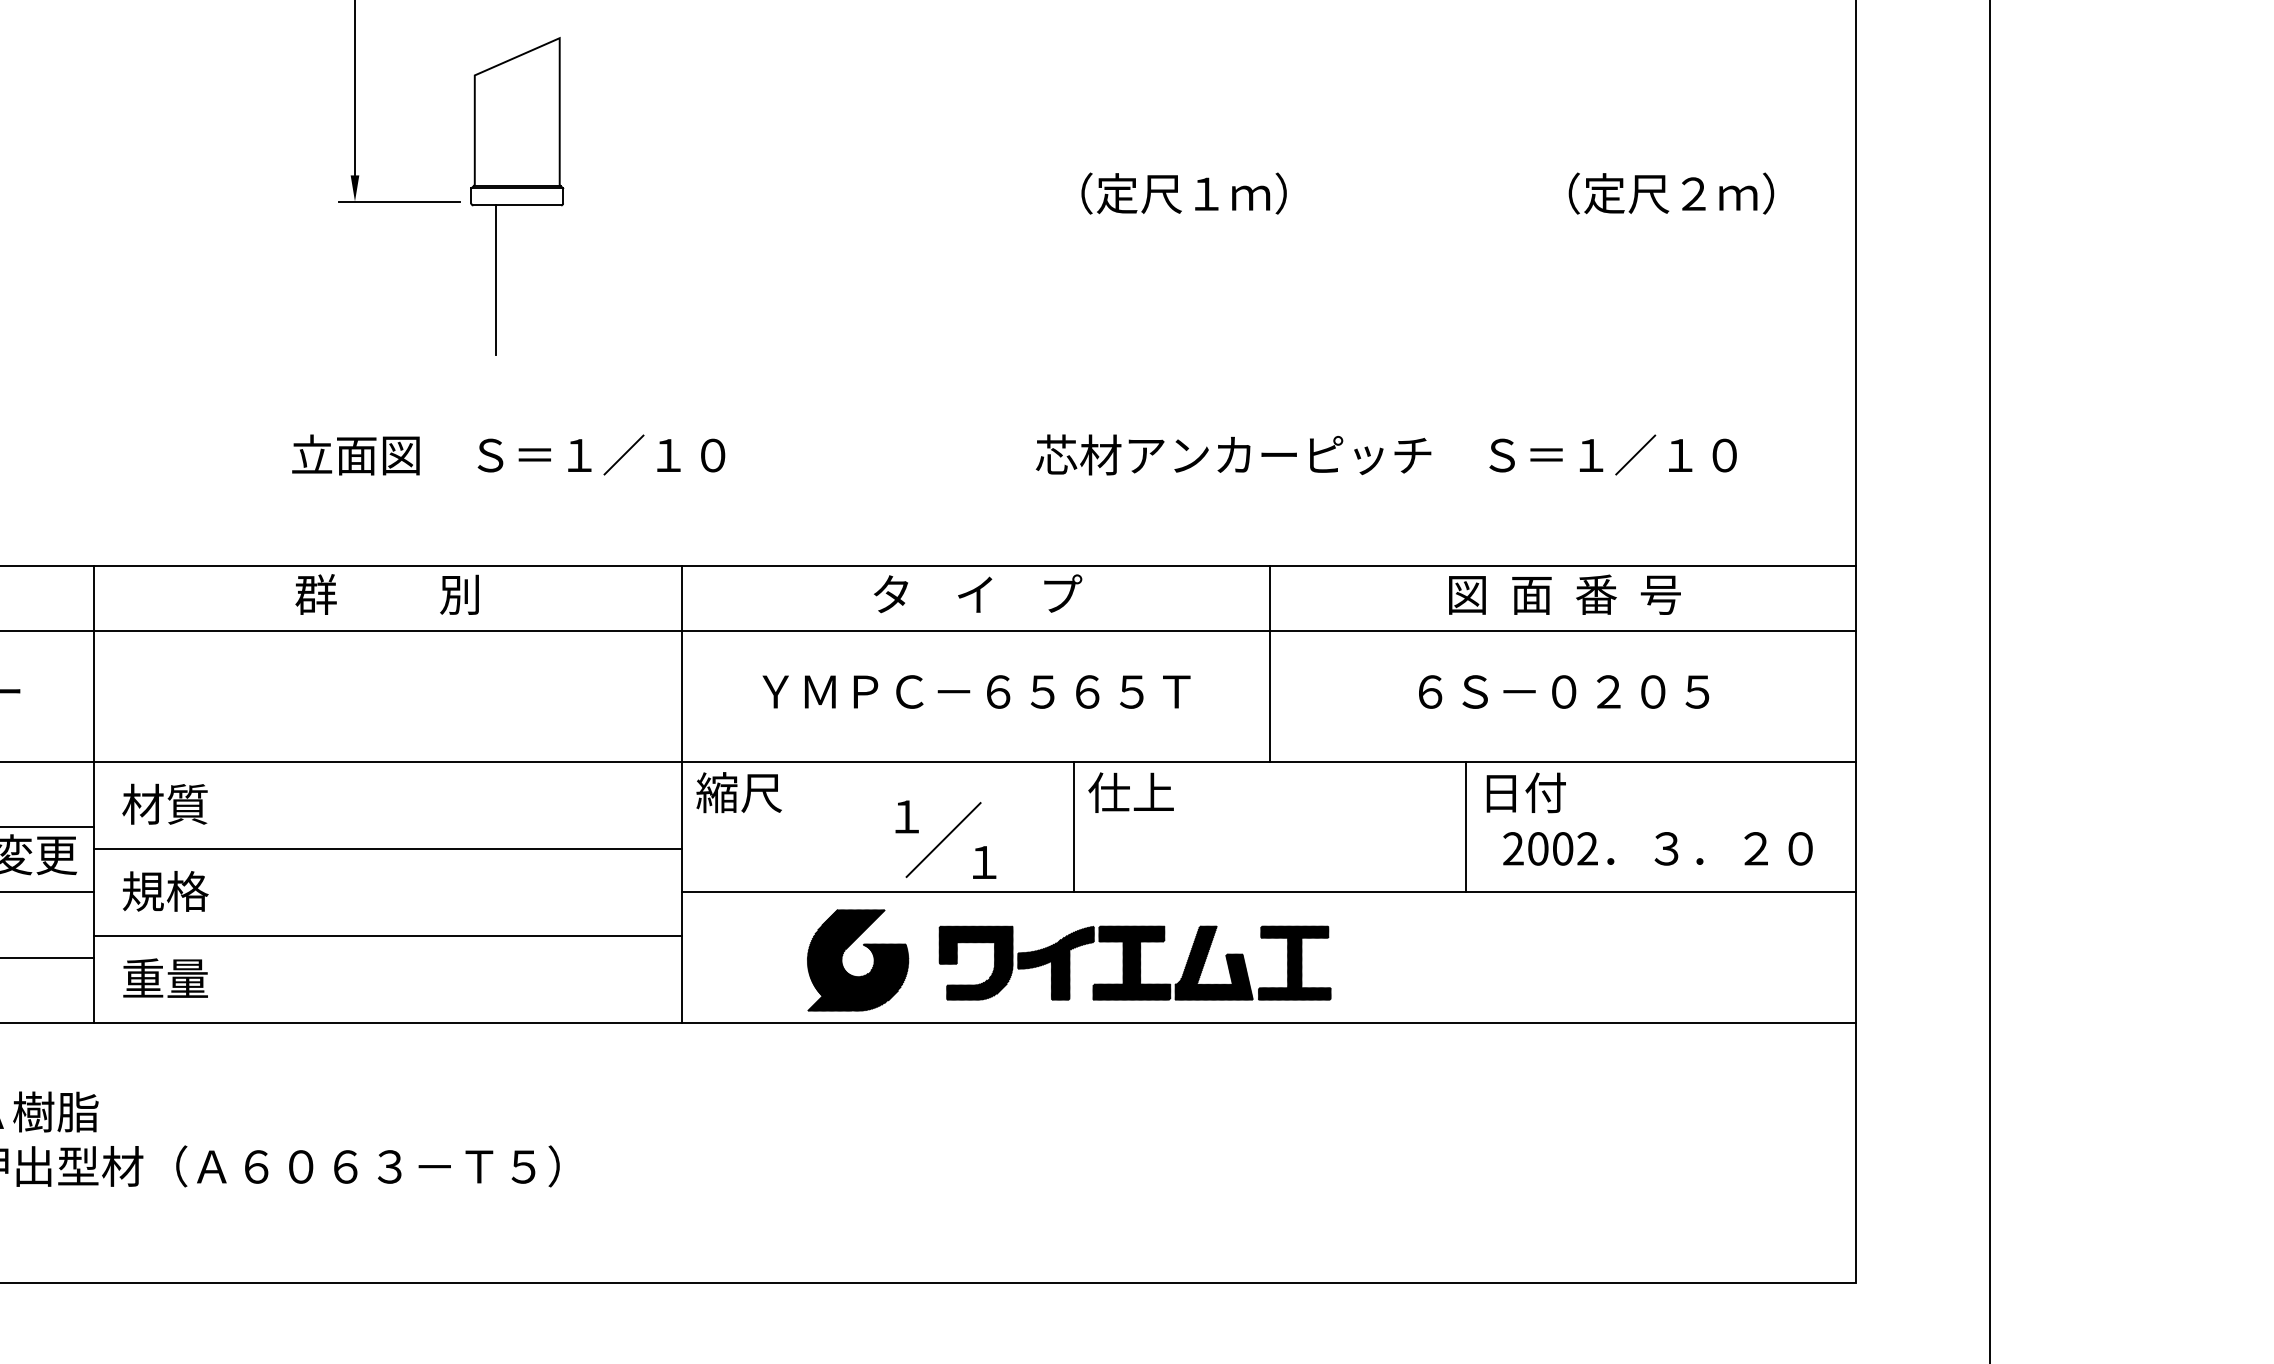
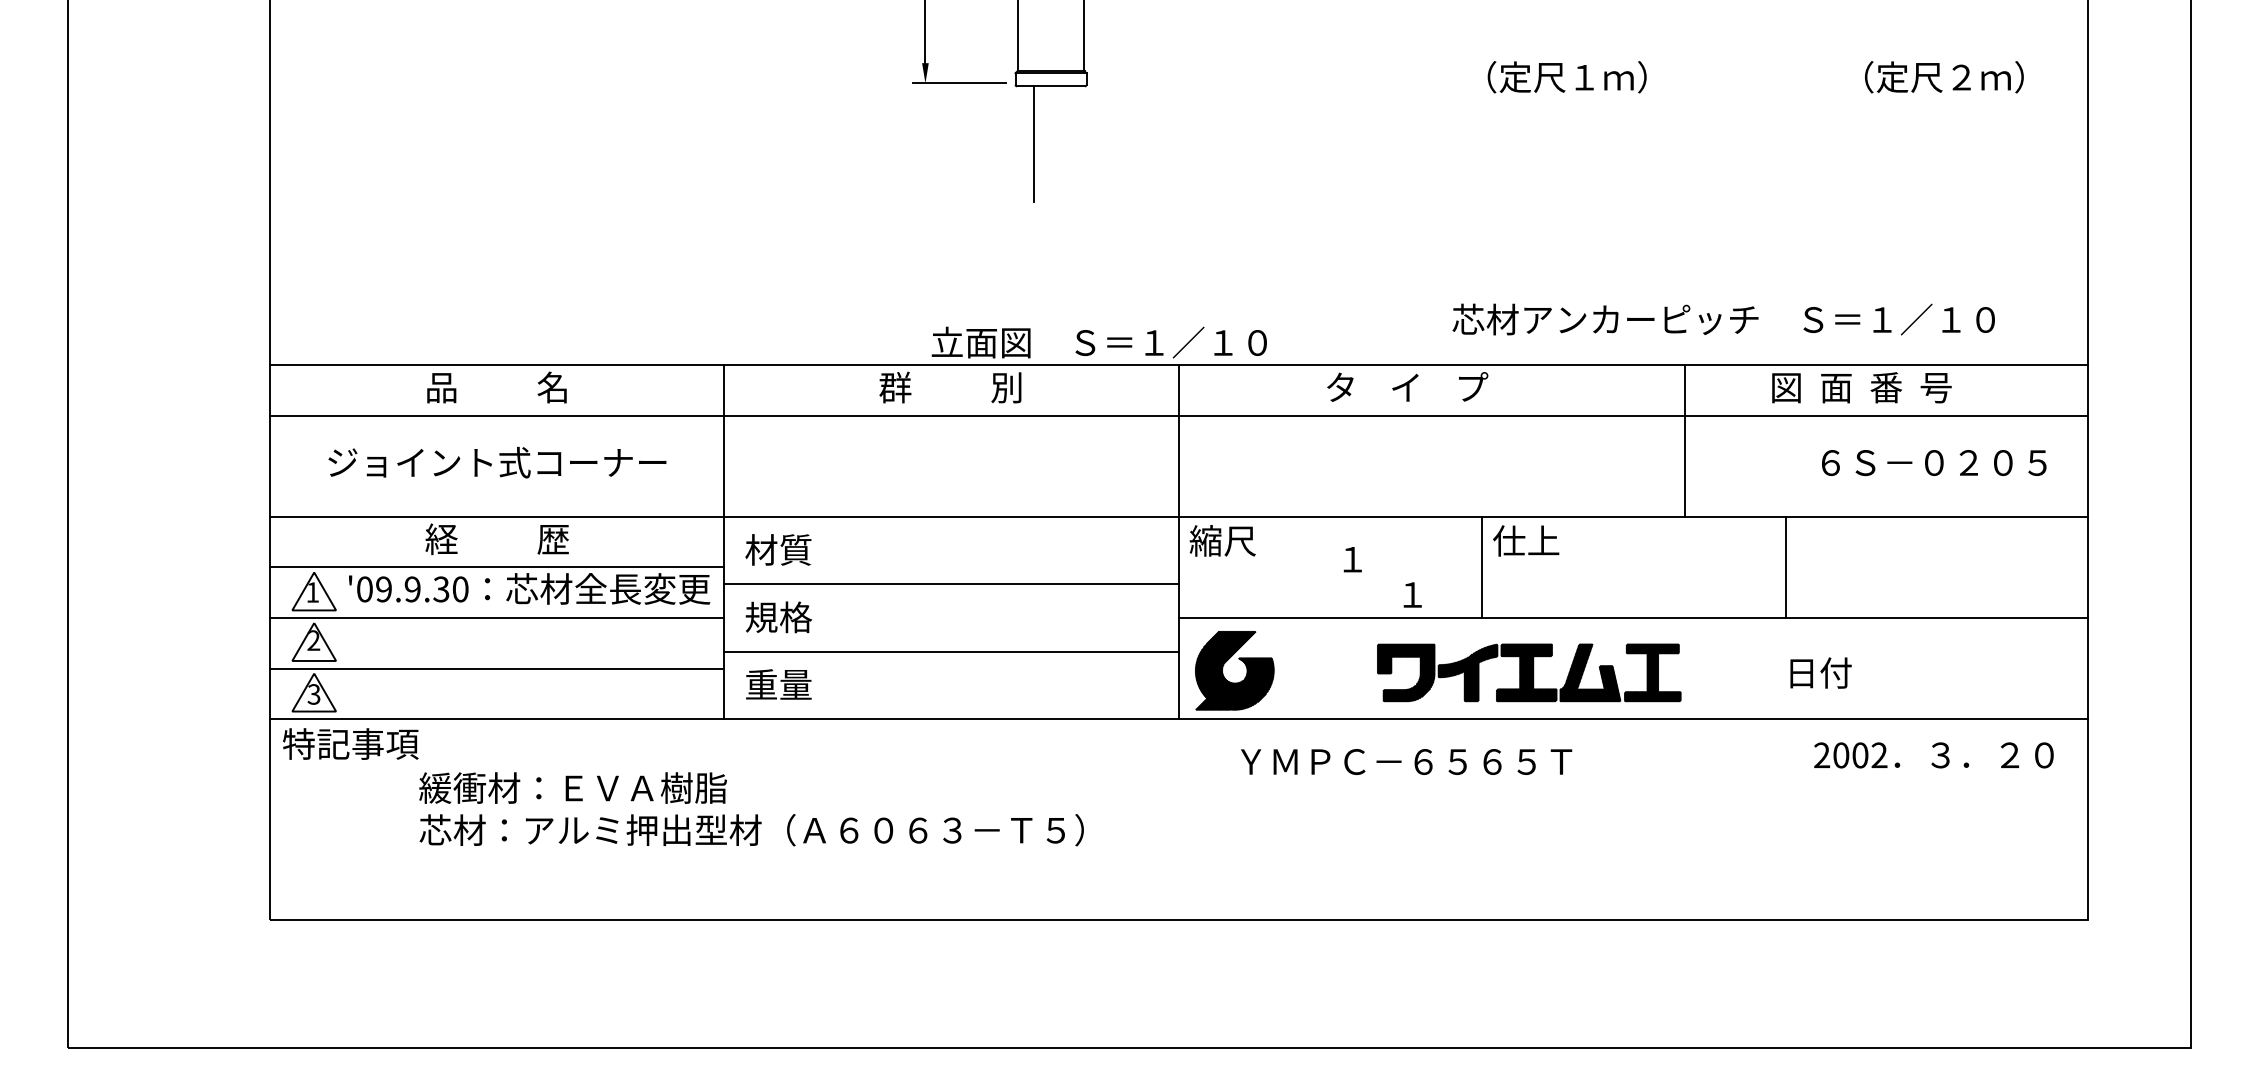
text: (507, 454) -> (1098, 342), moved
text: (1386, 454) -> (1723, 319), moved
line: (1269, 662) -> (1684, 440), moved
text: (976, 691) -> (1406, 761), moved
text: (1564, 692) -> (1934, 463), moved
text: (1525, 792) -> (1820, 672), moved
line: (942, 839) -> (1380, 577), removed
text: (1657, 848) -> (1933, 755), moved
part: (844, 953) -> (1224, 665), moved

